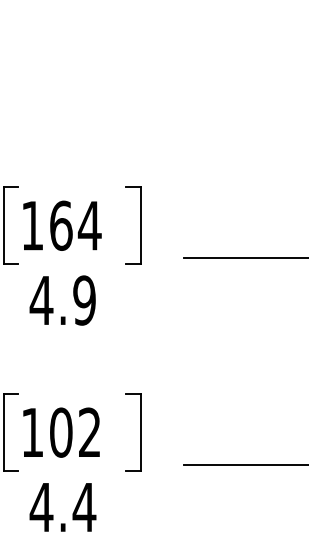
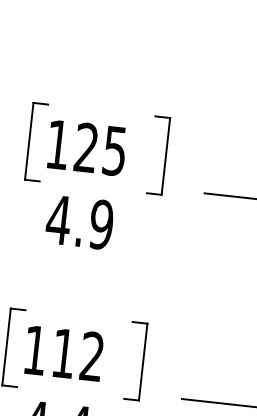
text: (75, 225) -> (100, 149), 164 -> 125
text: (61, 432) -> (64, 353), 102 -> 112

